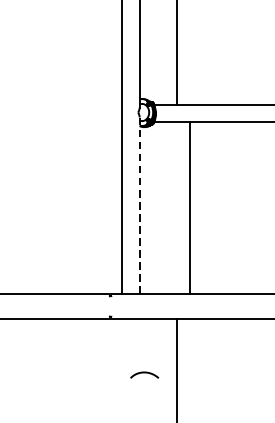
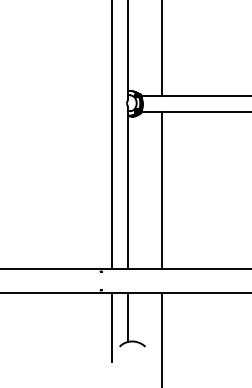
line: (140, 205) -> (128, 188), dashed -> solid
line: (190, 207) -> (162, 190), moved
line: (140, 345) -> (128, 316), added
line: (122, 356) -> (112, 326), added

